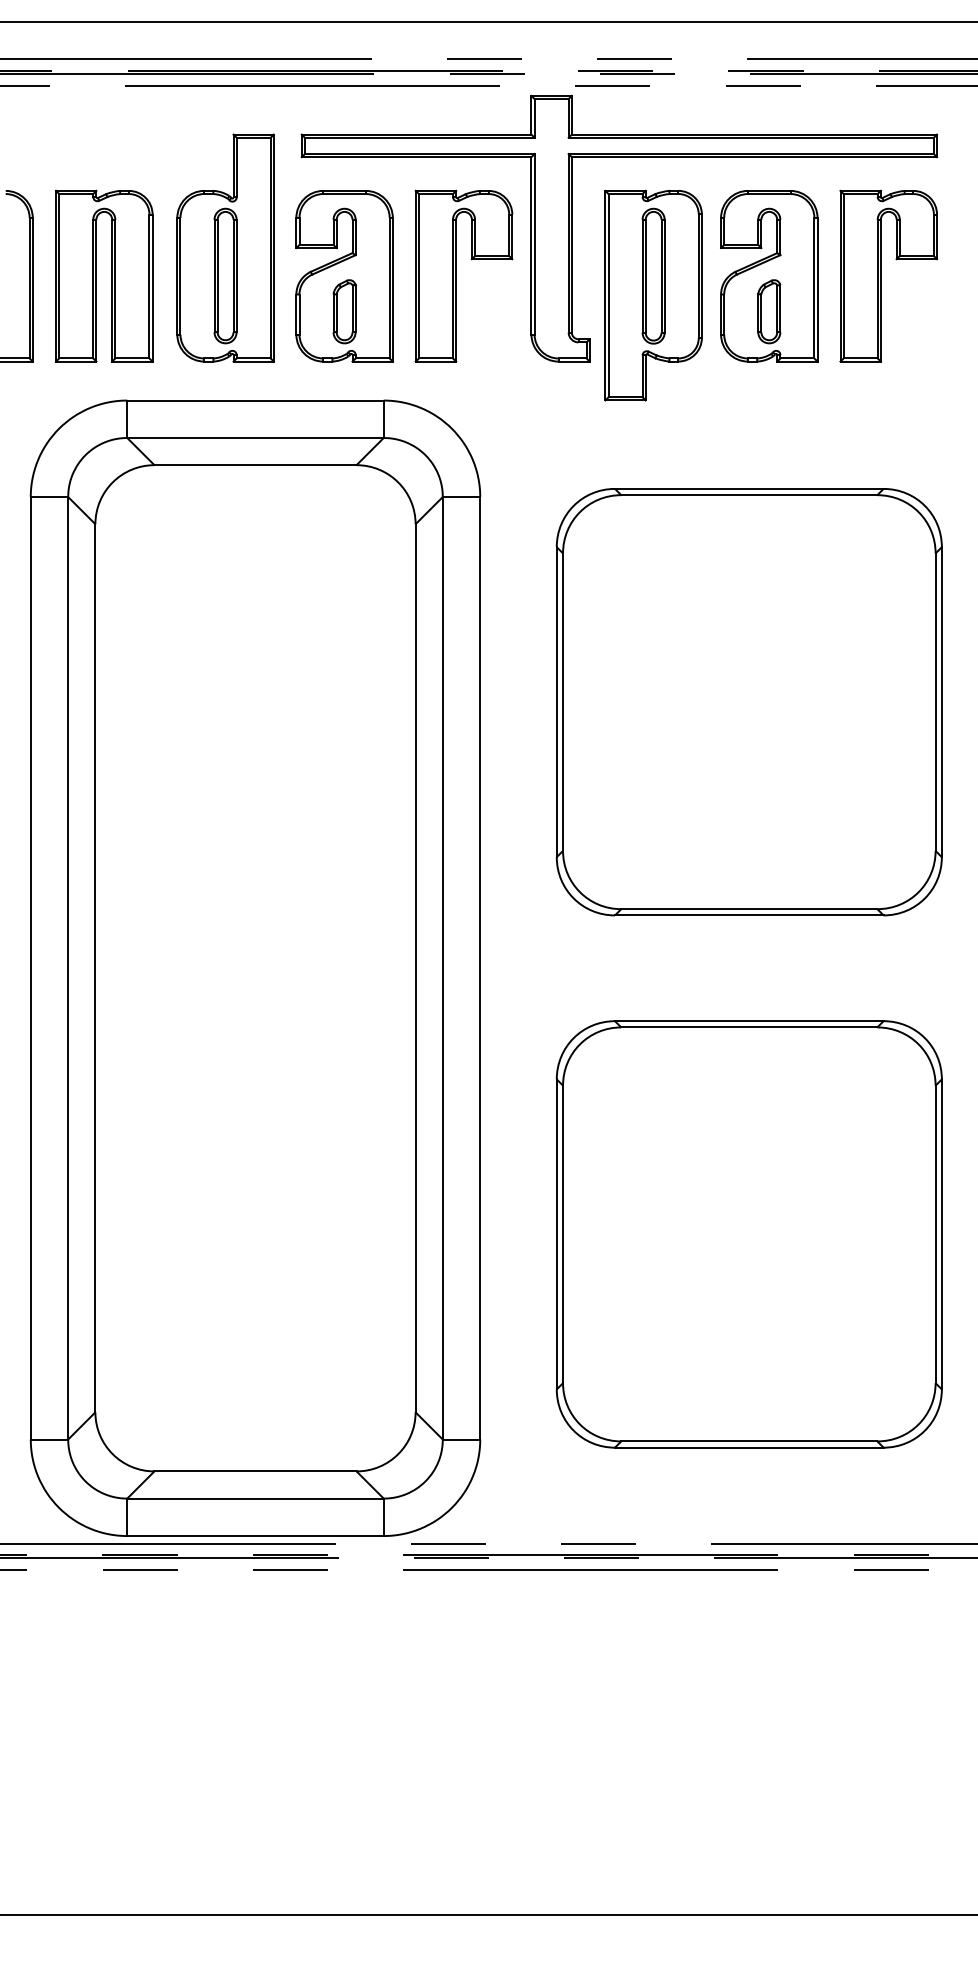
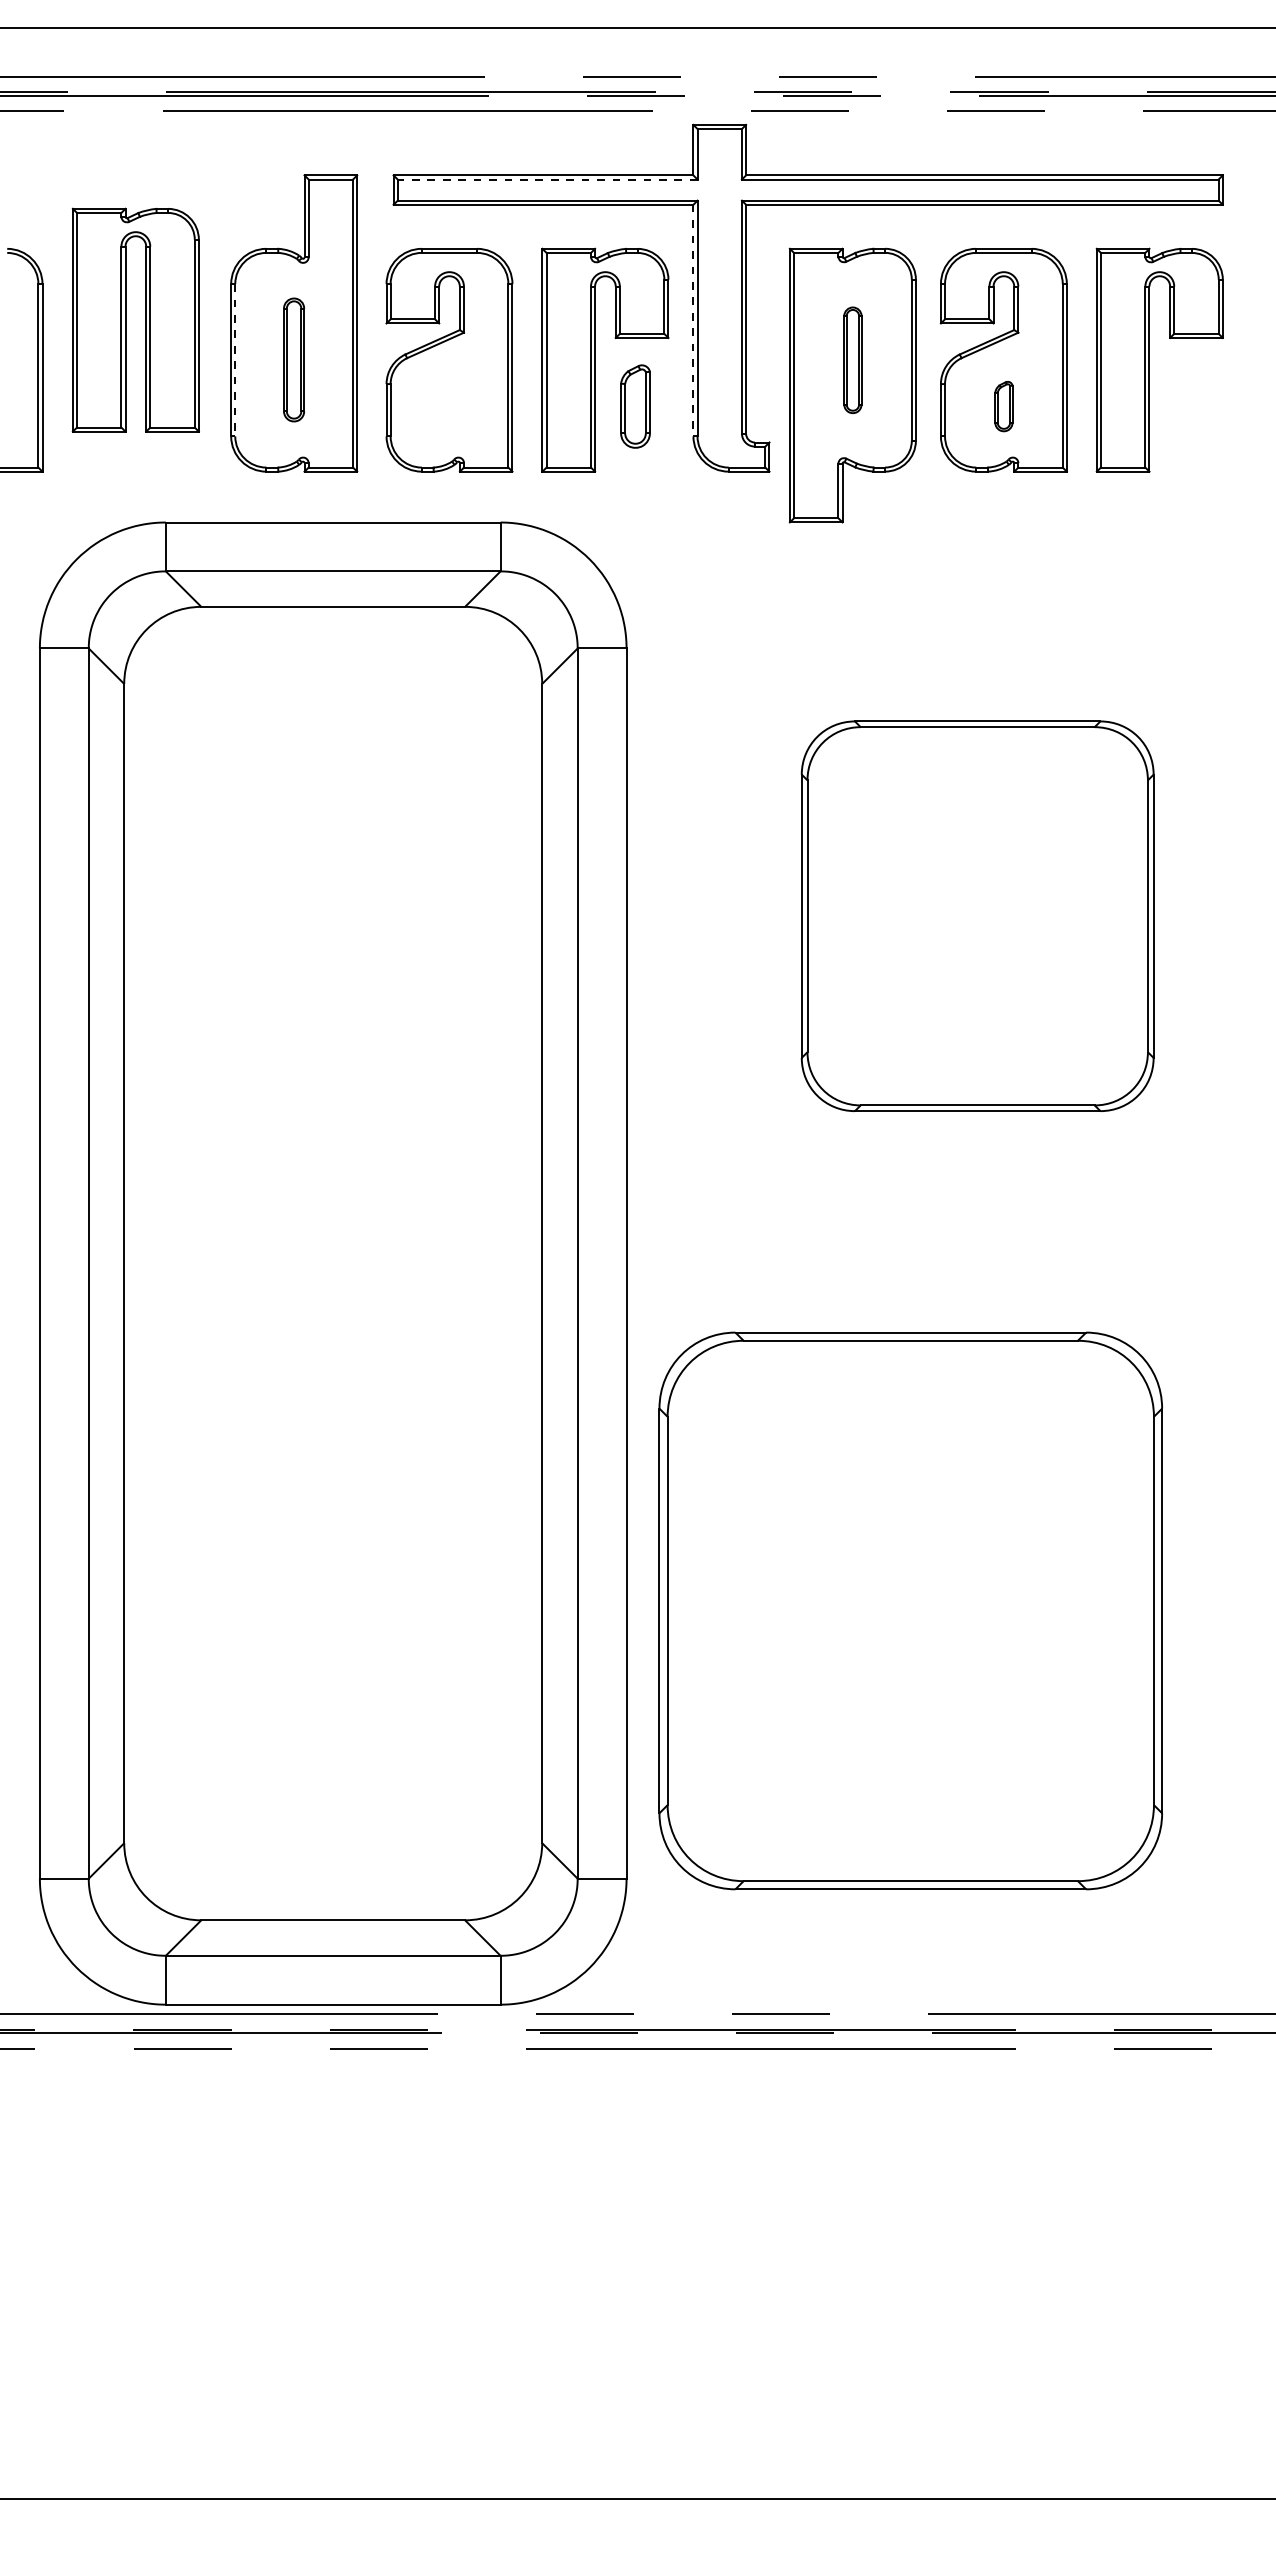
line: (419, 137) -> (547, 179), solid -> dashed
line: (531, 245) -> (693, 320), solid -> dashed
part: (97, 275) -> (126, 319), moved
part: (225, 275) -> (293, 359), size x0.7
line: (180, 276) -> (235, 360), solid -> dashed
part: (653, 276) -> (852, 360), size x0.6
part: (344, 311) -> (635, 406), moved
part: (769, 311) -> (1003, 406), size x0.6
part: (749, 702) -> (977, 916), size x0.7
part: (749, 1234) -> (910, 1610), moved

